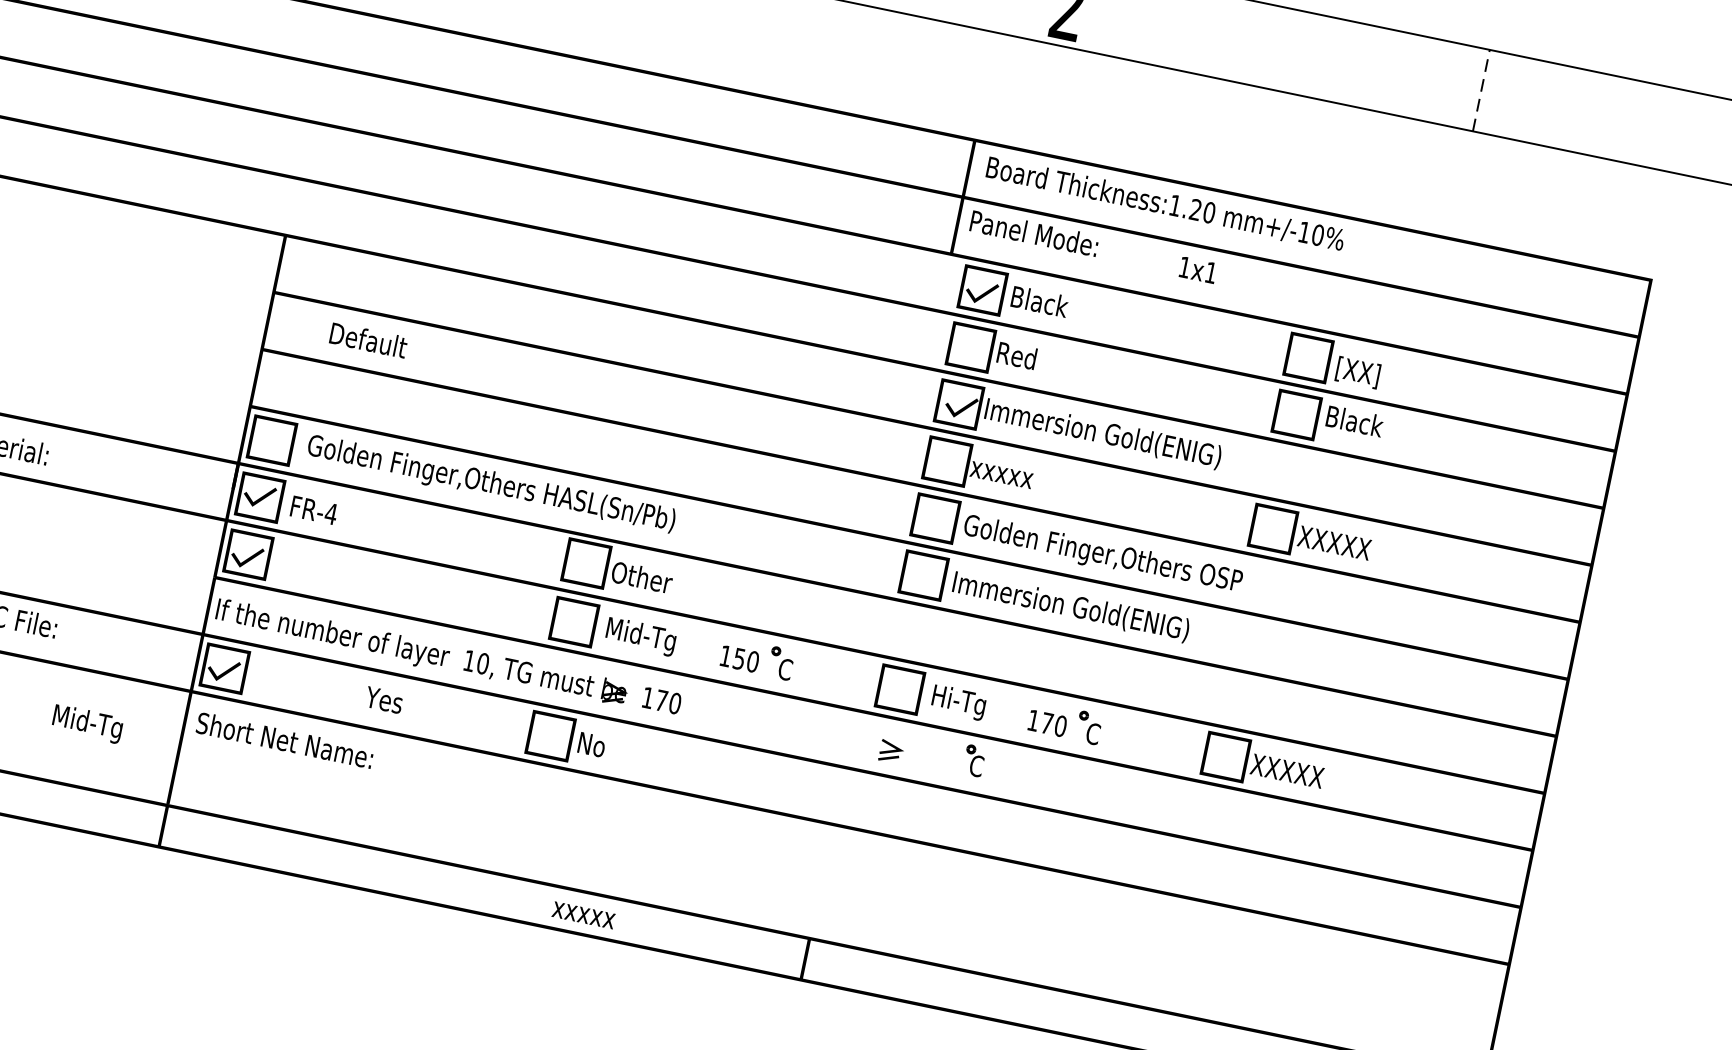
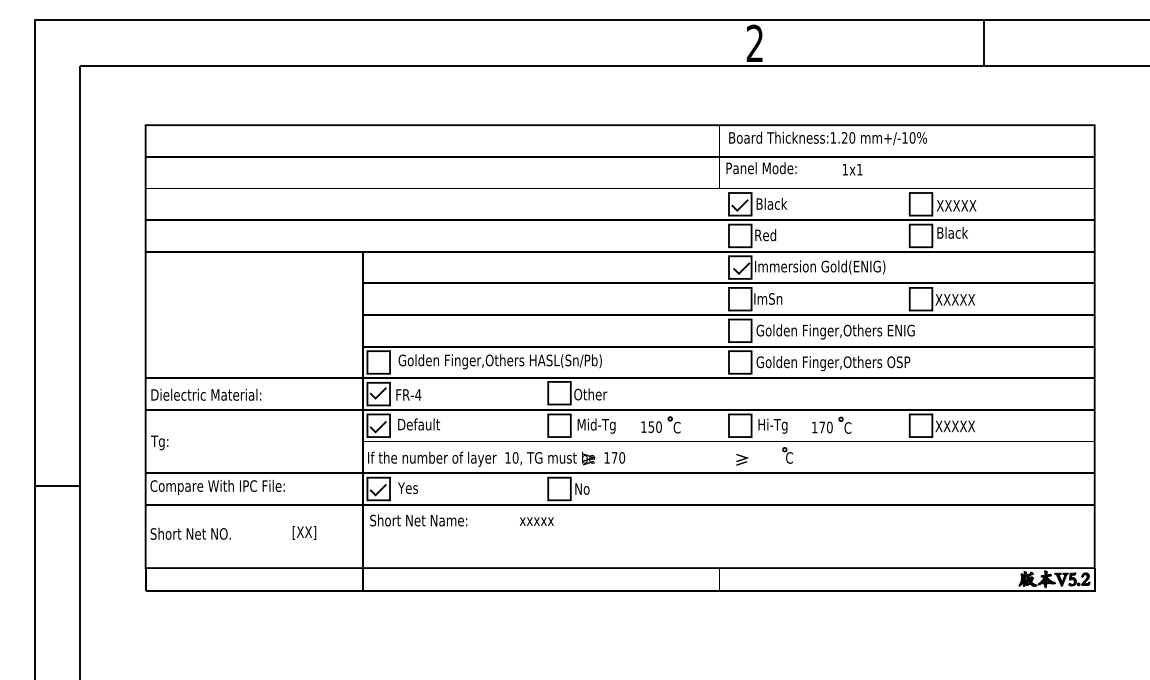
line: (1481, 89) -> (983, 42), dashed -> solid
text: (367, 340) -> (418, 424), moved
text: (1371, 375) -> (956, 206), [XX] -> XXXXX
text: (1002, 471) -> (770, 298), xxxxx -> ImSn
text: (1224, 577) -> (900, 330), Golden Finger,Others OSP -> Golden Finger,Others ENIG
text: (1091, 612) -> (833, 363), Immersion Gold(ENIG) -> Golden Finger,Others OSP
text: (383, 698) -> (407, 487), moved
text: (87, 723) -> (311, 533), Mid-Tg -> [XX]
text: (583, 914) -> (536, 521), moved

